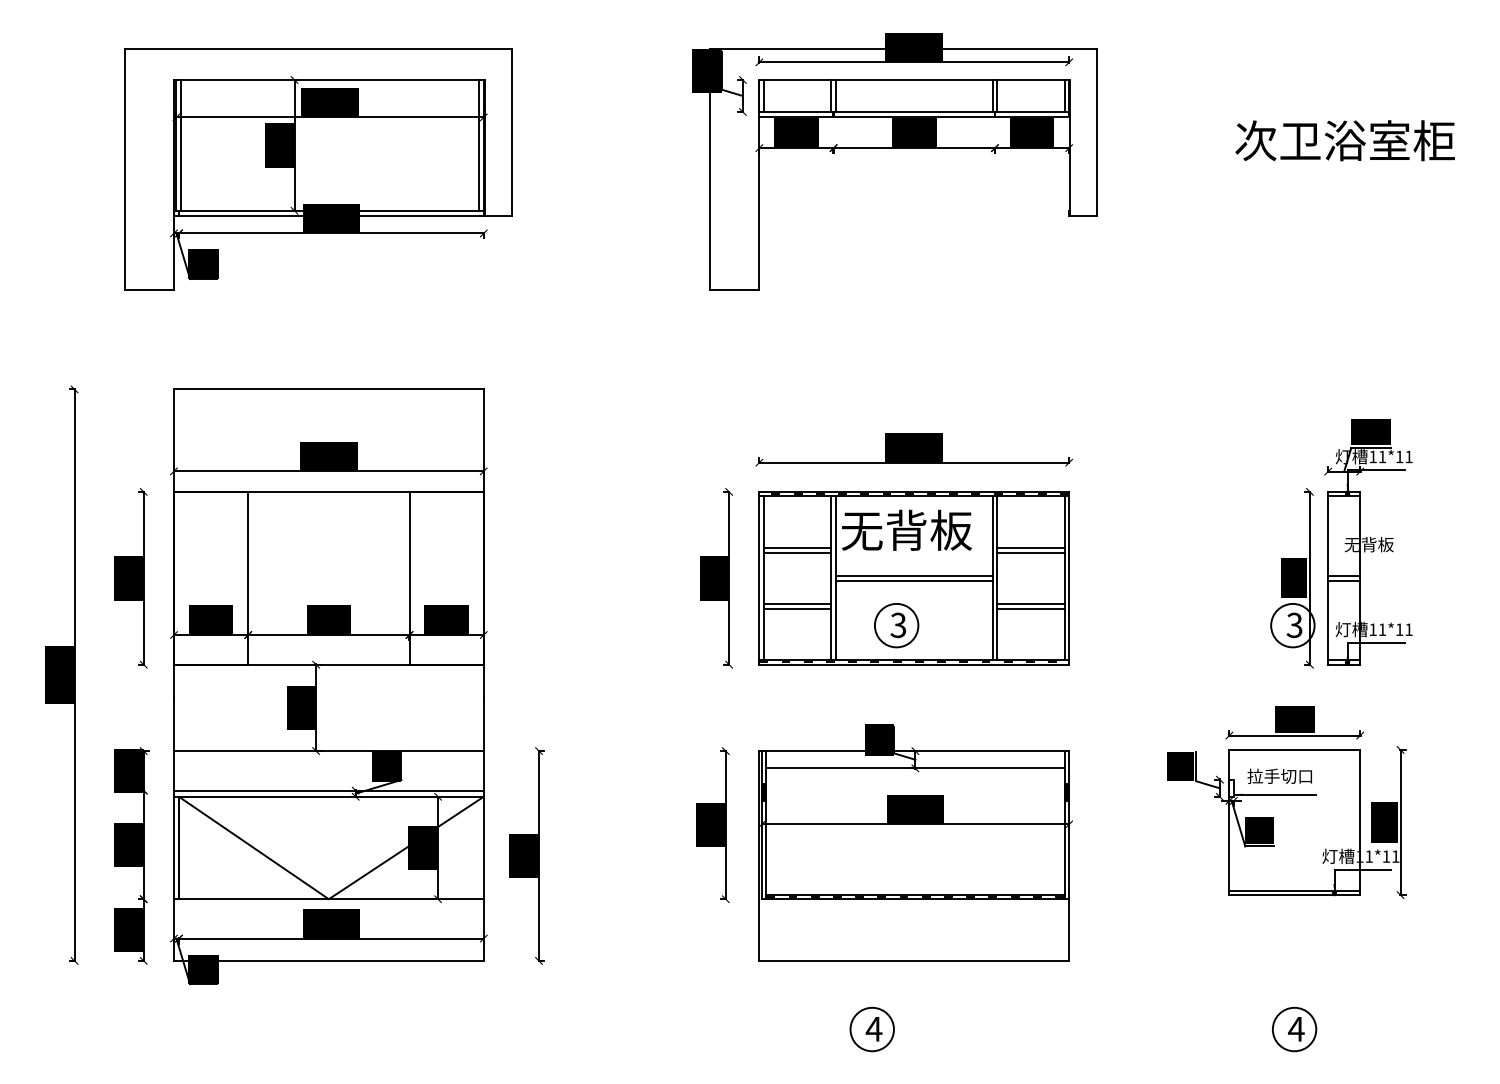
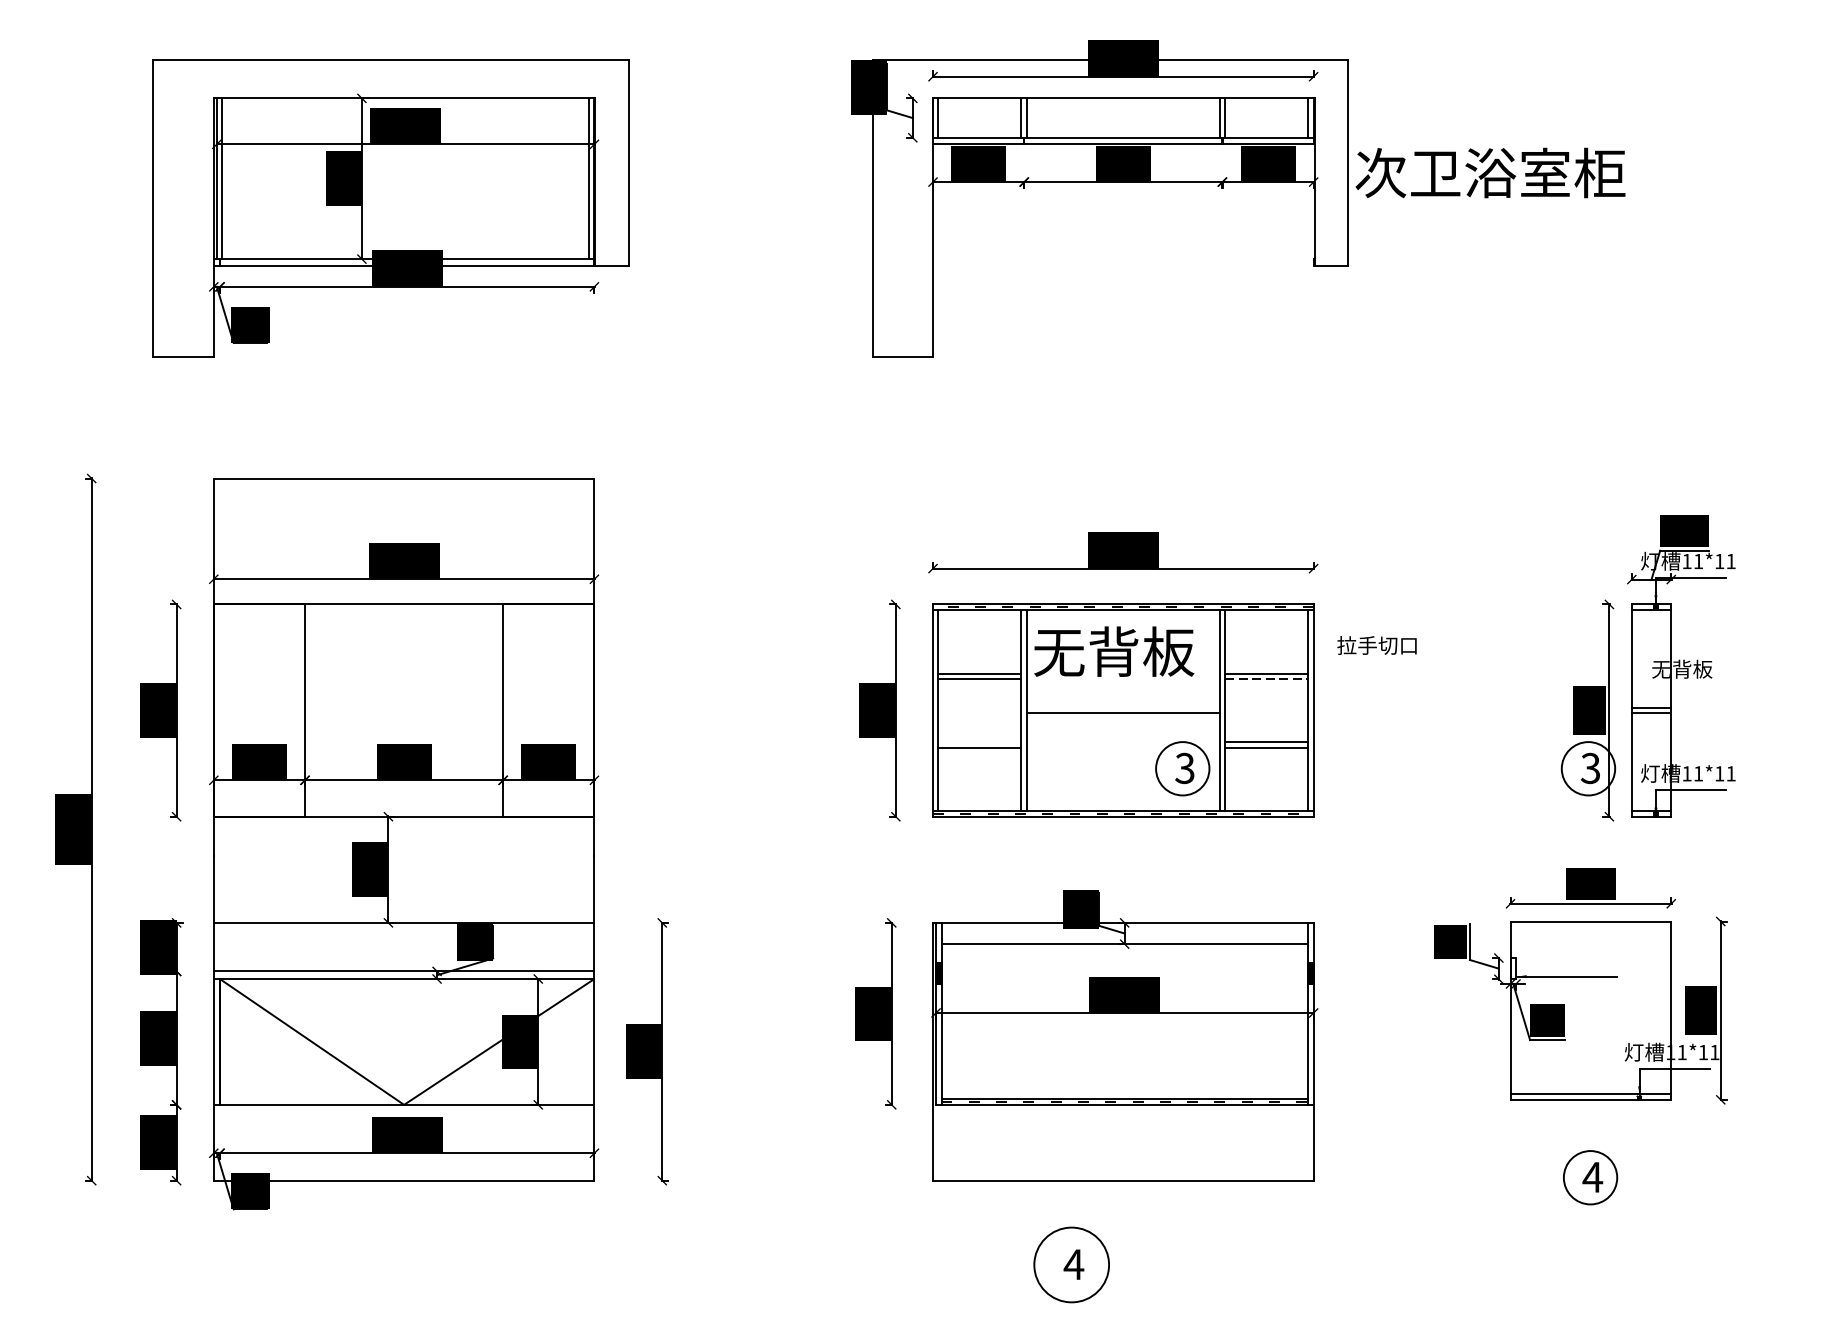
text: (1344, 140) -> (1489, 172), moved
line: (1031, 552) -> (1267, 678), solid -> dashed
line: (913, 576) -> (1122, 708), removed
line: (797, 604) -> (979, 742), removed
part: (896, 625) -> (1182, 768), moved
text: (1279, 775) -> (1376, 644), moved
circle: (871, 1029) -> (1070, 1264), size x1.4
part: (1294, 1029) -> (1590, 1177), moved

